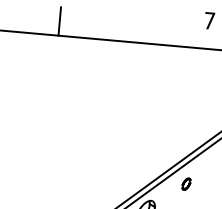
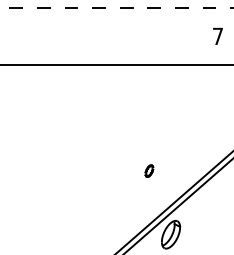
line: (59, 21) -> (68, 50), removed
part: (186, 183) -> (149, 170), moved

